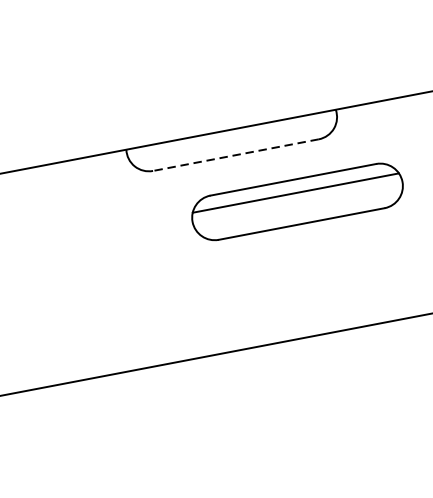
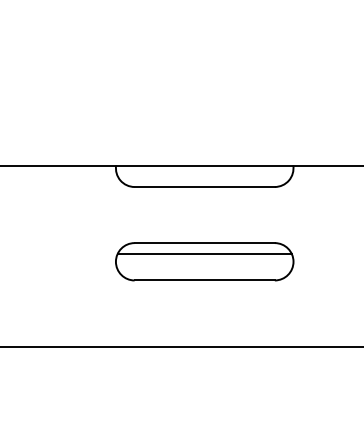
line: (235, 155) -> (204, 187), dashed -> solid
part: (297, 201) -> (204, 261), moved

